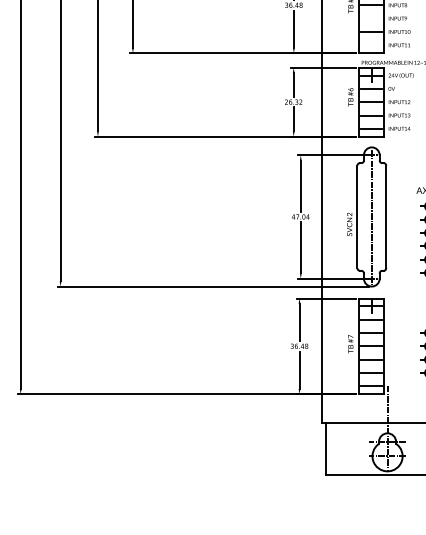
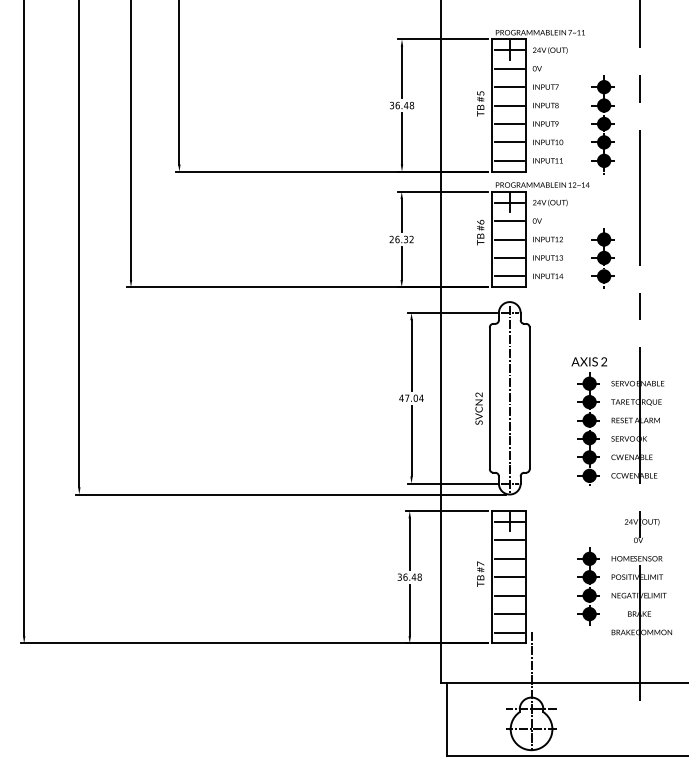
line: (371, 19) -> (509, 124), added
line: (371, 45) -> (509, 160), added

